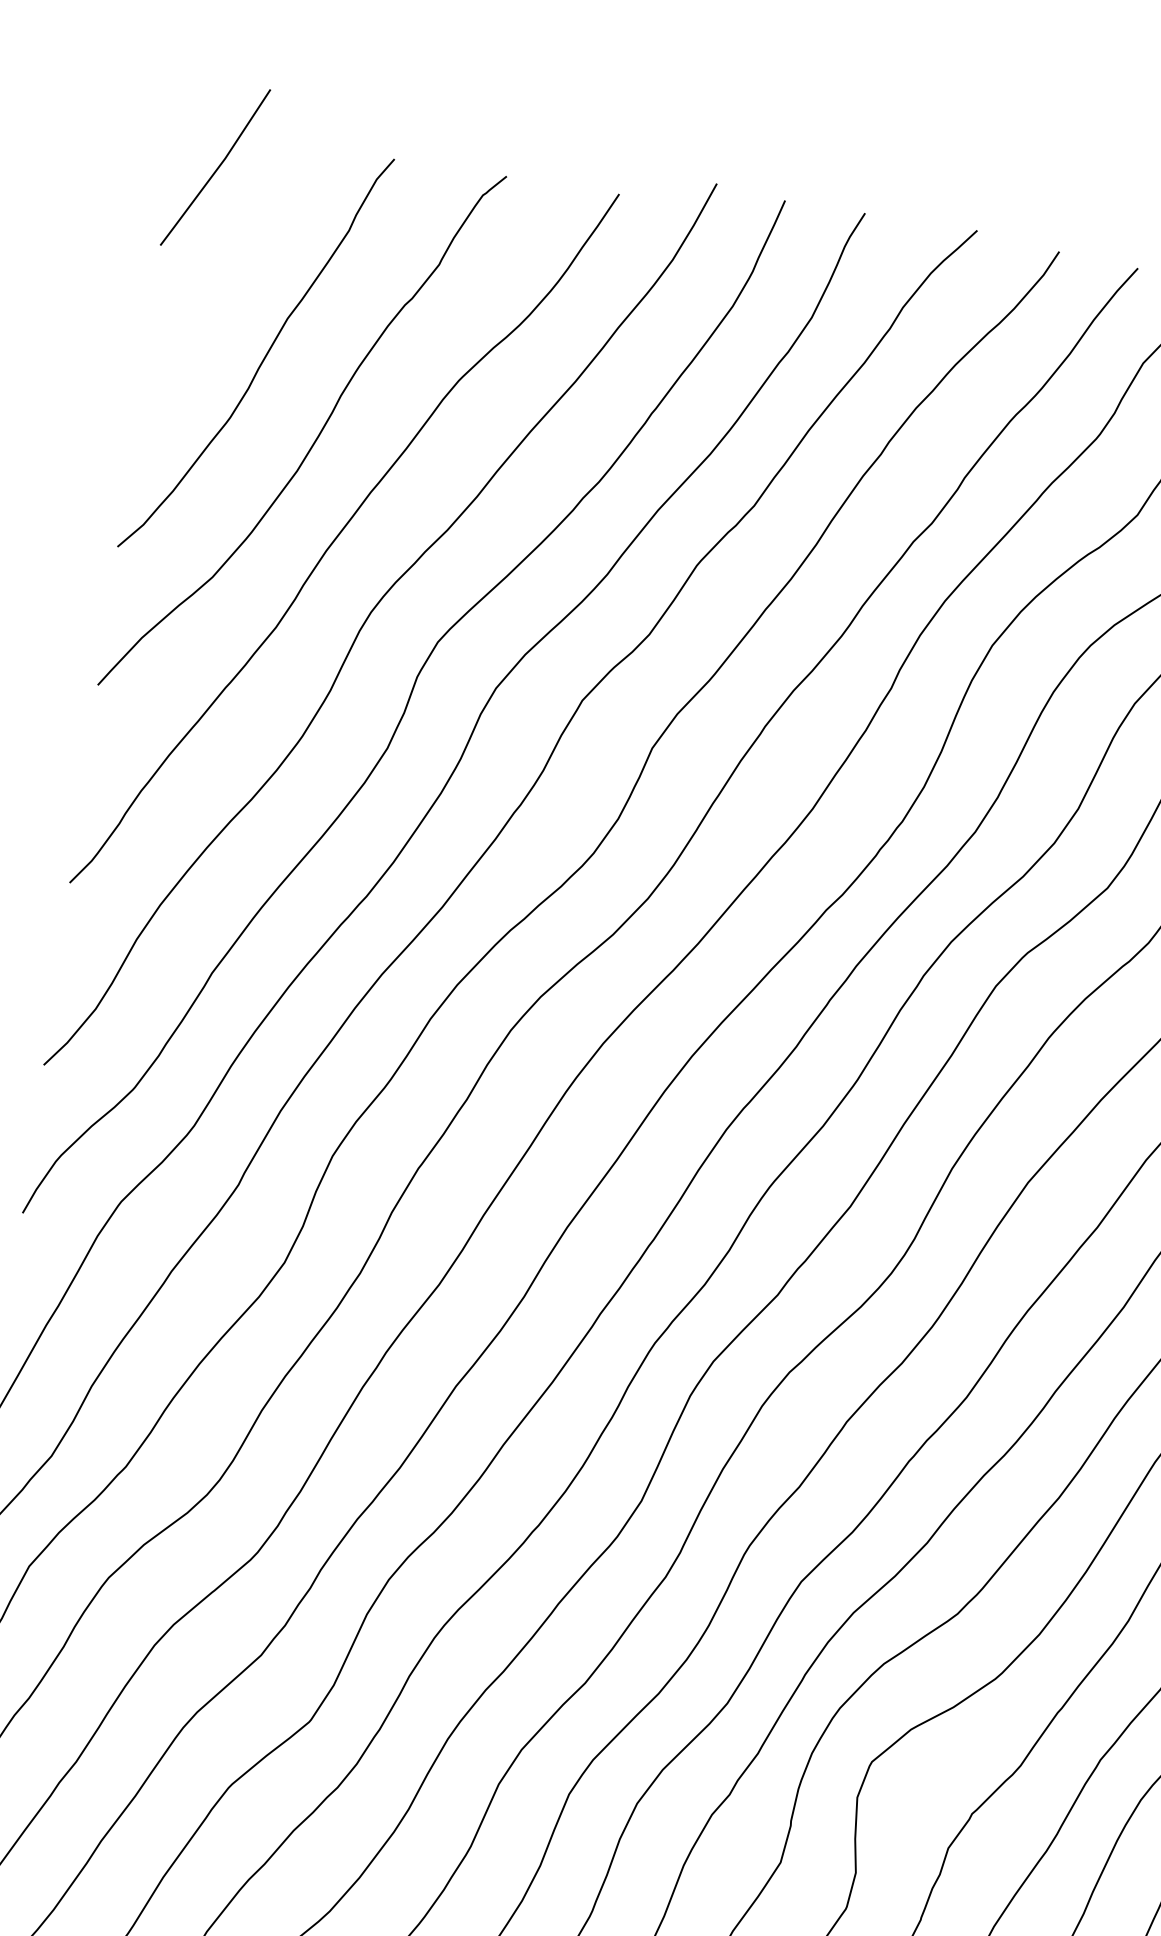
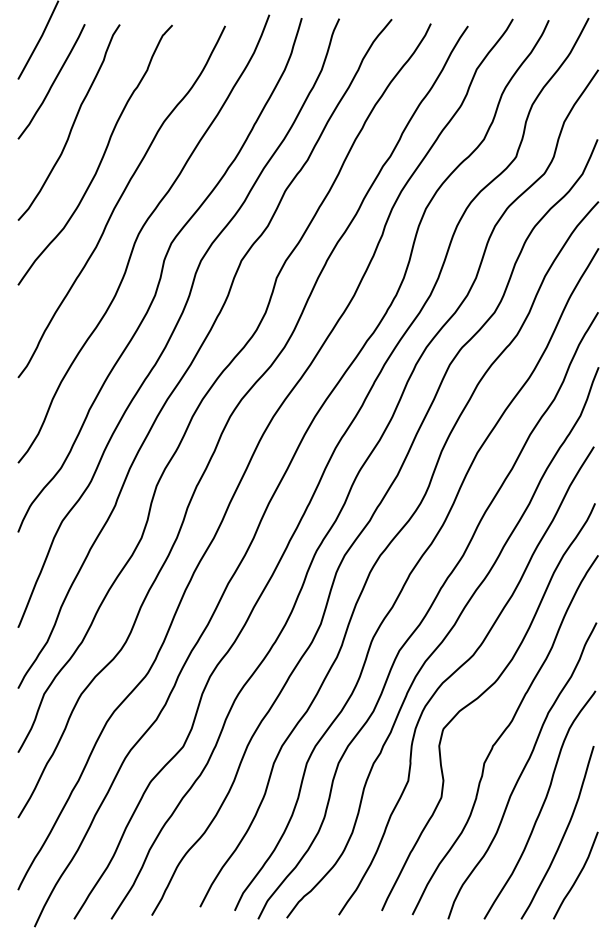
curve: (232, 262) -> (52, 82), added

